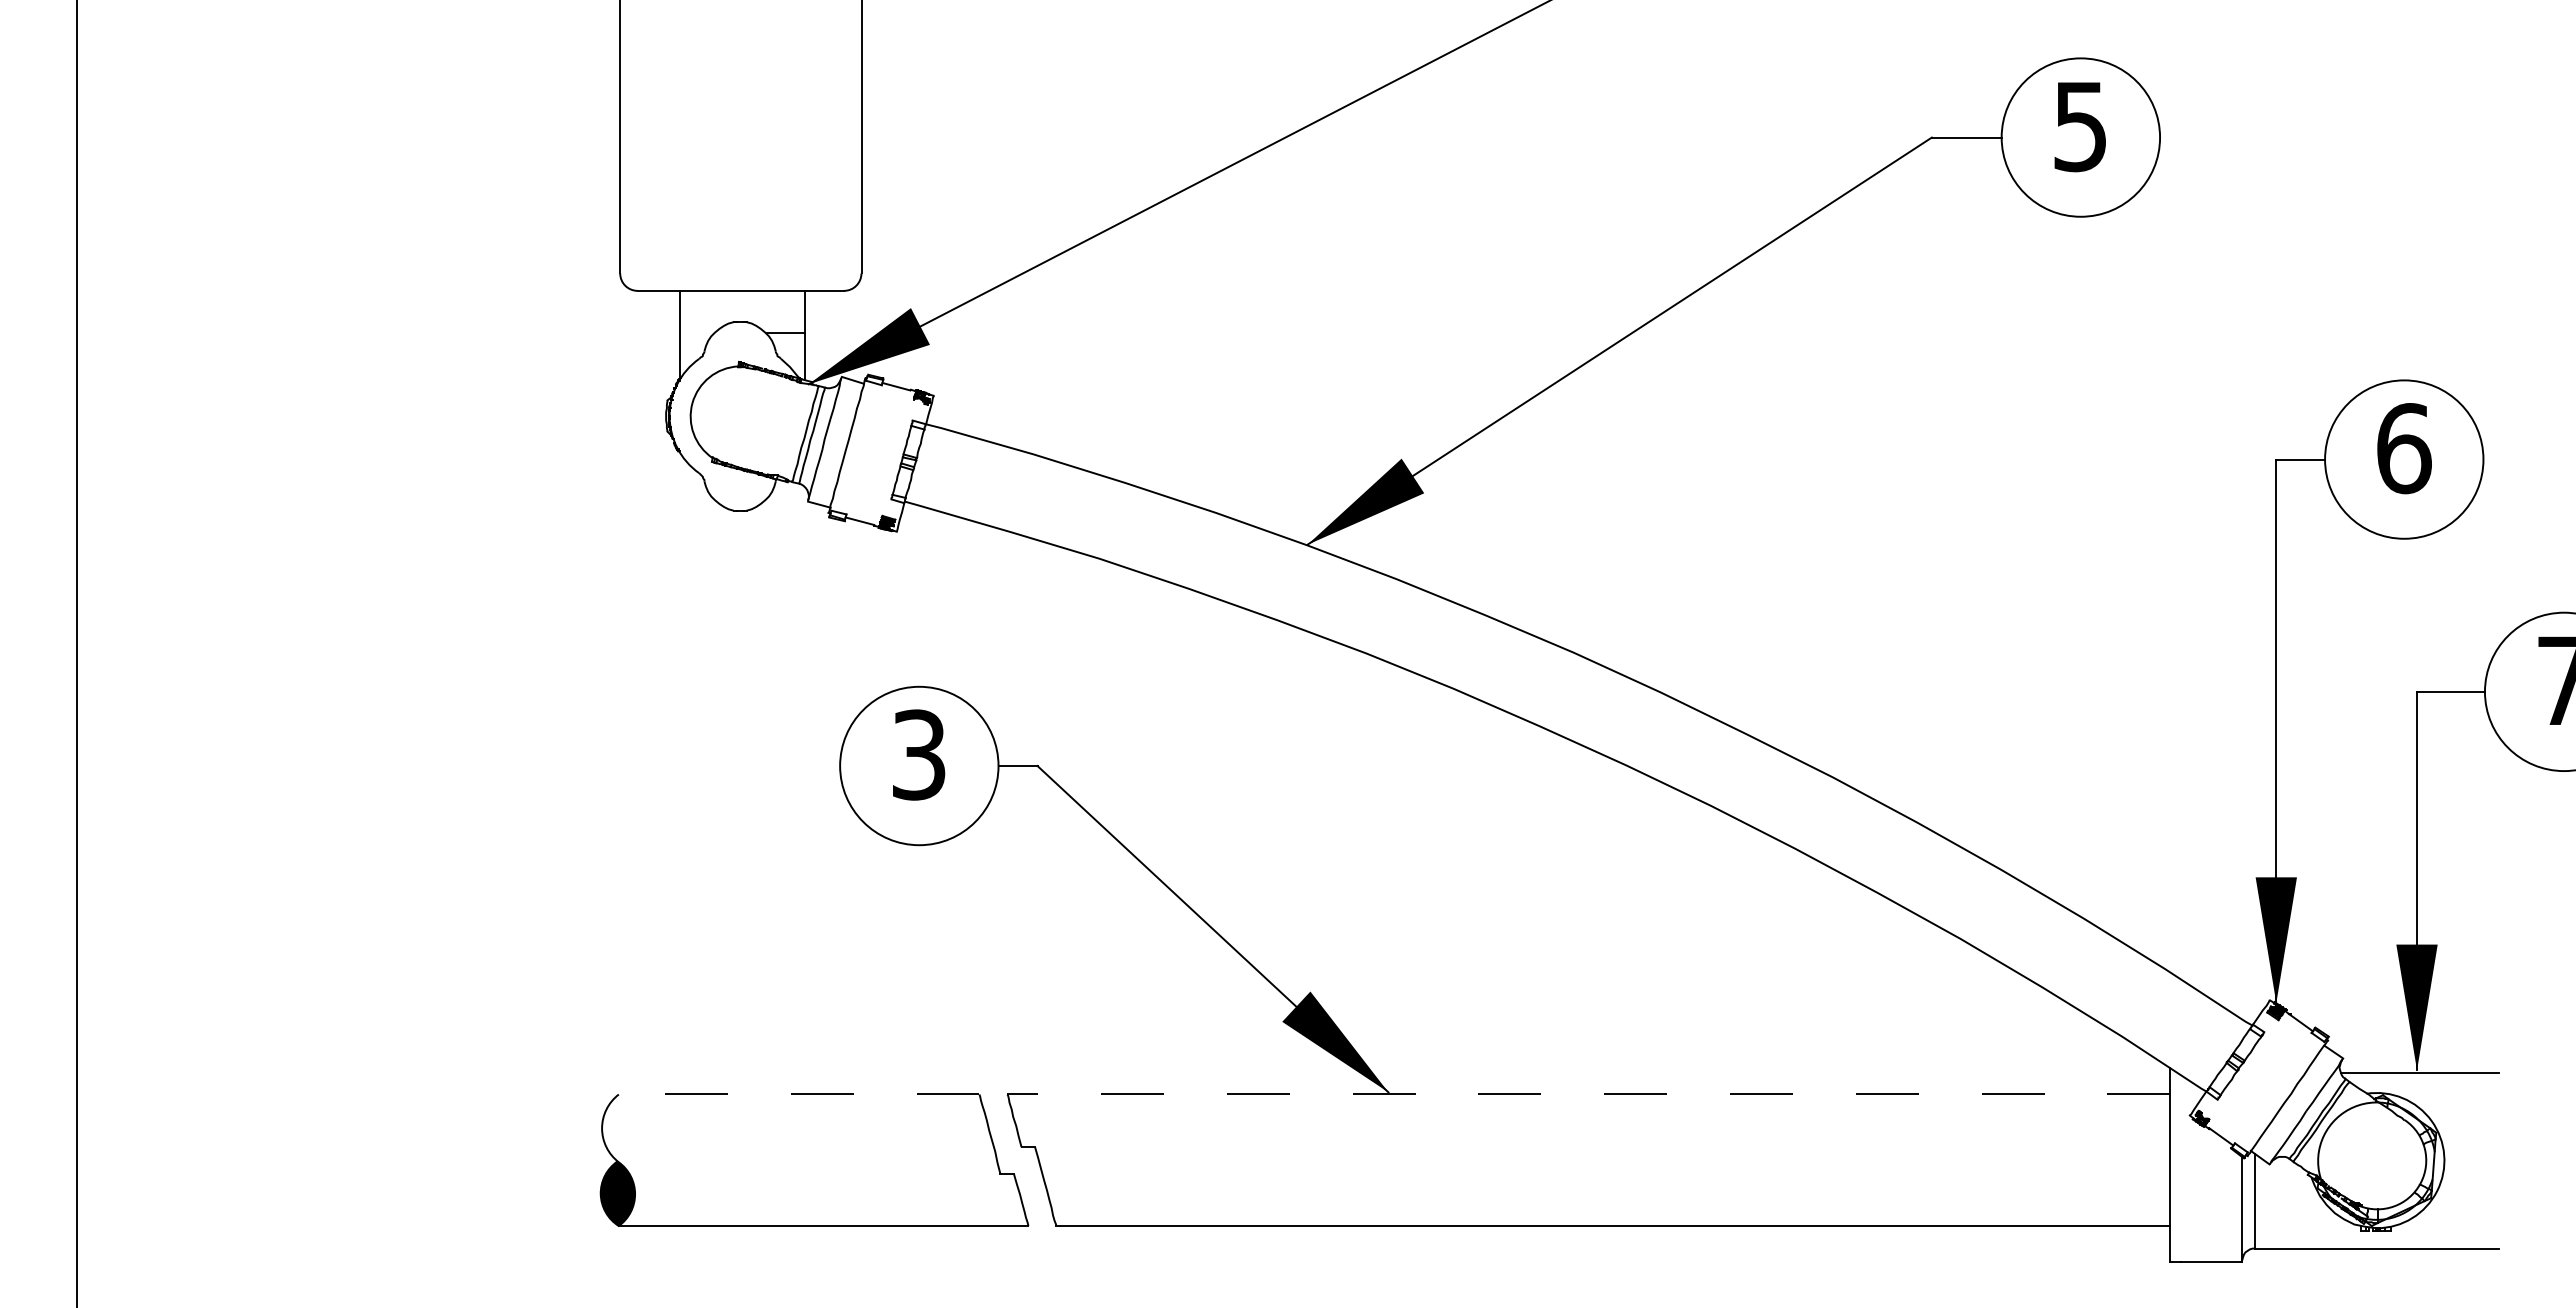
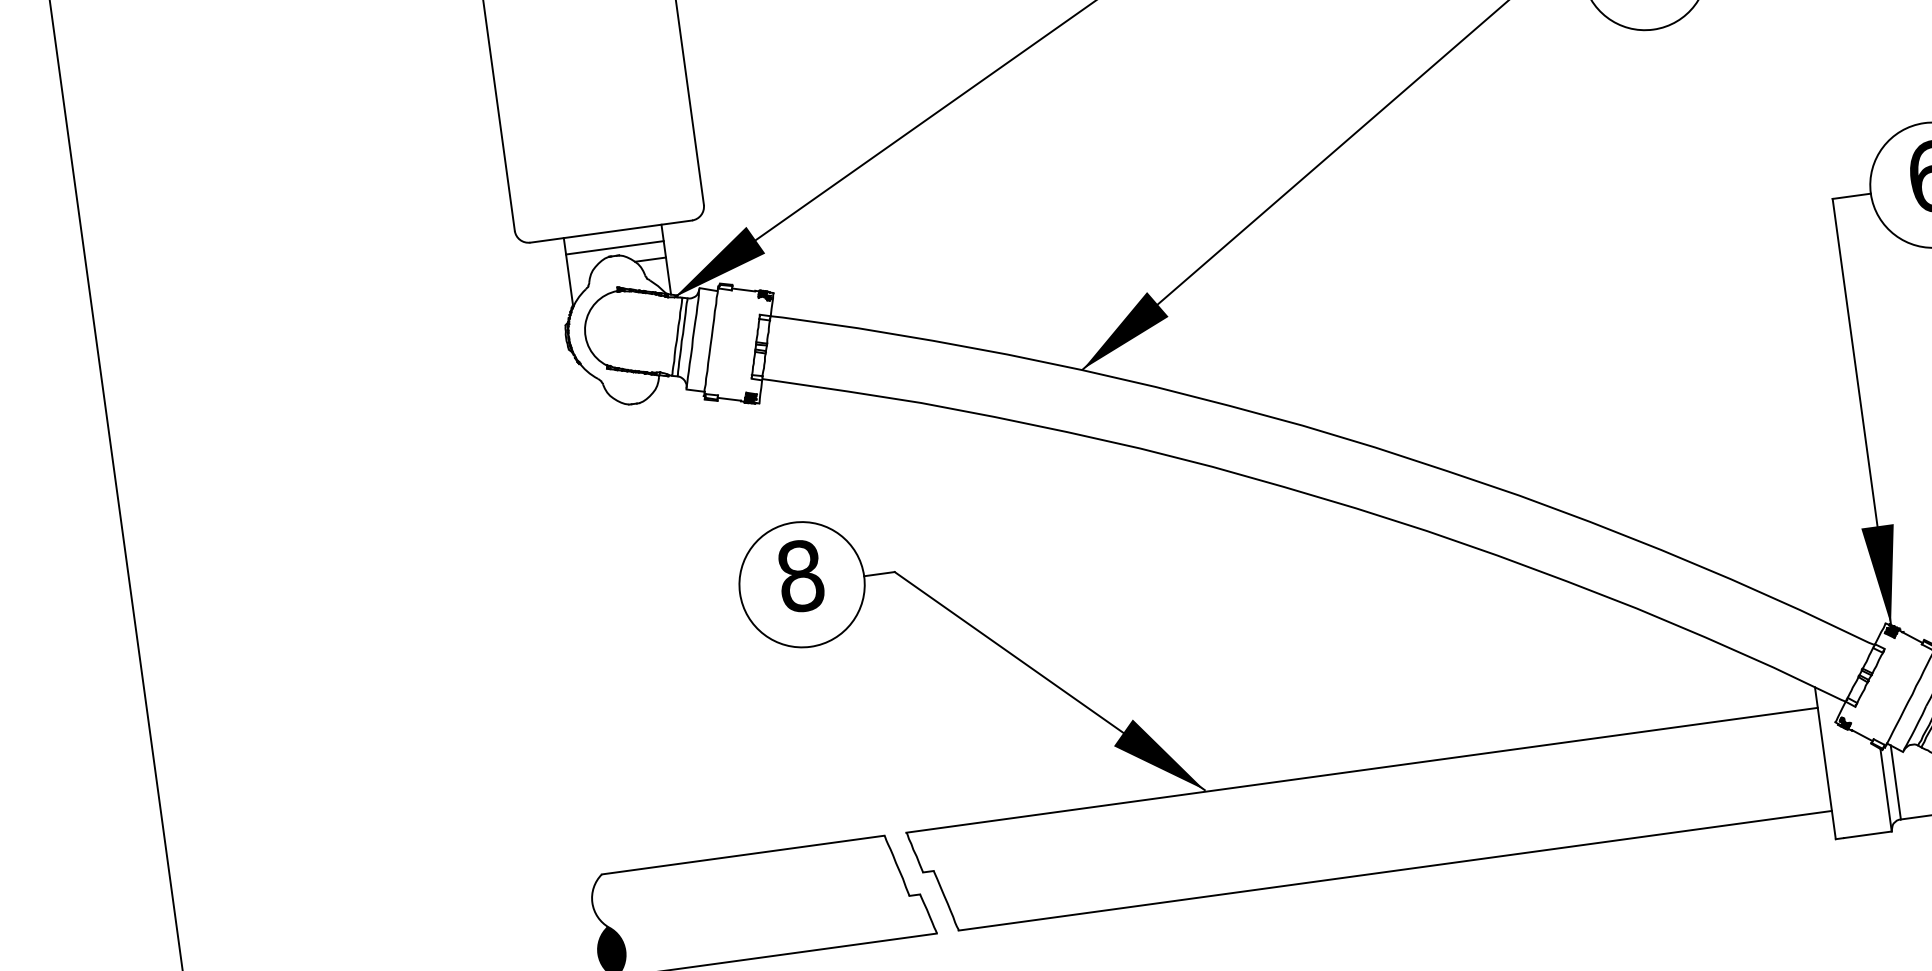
line: (742, 311) -> (614, 247), added
text: (919, 754) -> (801, 575), 3 -> 8
line: (798, 1094) -> (742, 855), dashed -> solid
line: (1588, 1094) -> (1361, 770), dashed -> solid

